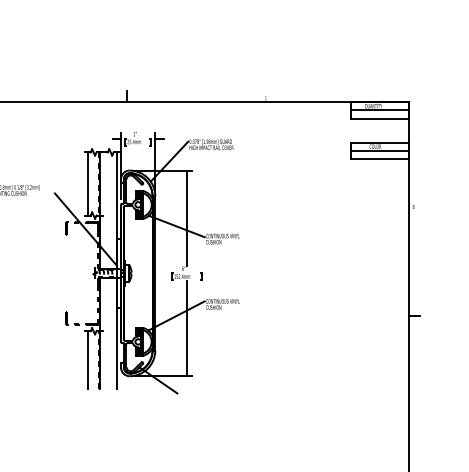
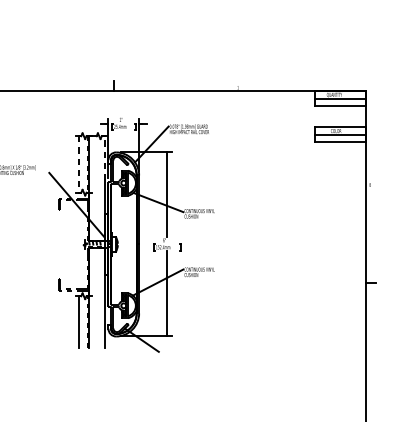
line: (116, 176) -> (104, 157), solid -> dashed
line: (87, 183) -> (78, 164), solid -> dashed

